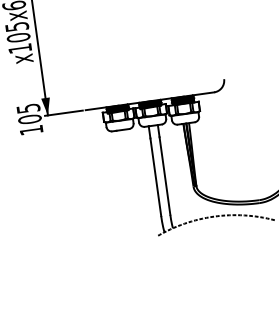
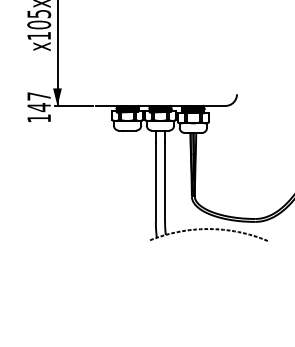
text: (29, 114) -> (39, 102), 105 -> 147

